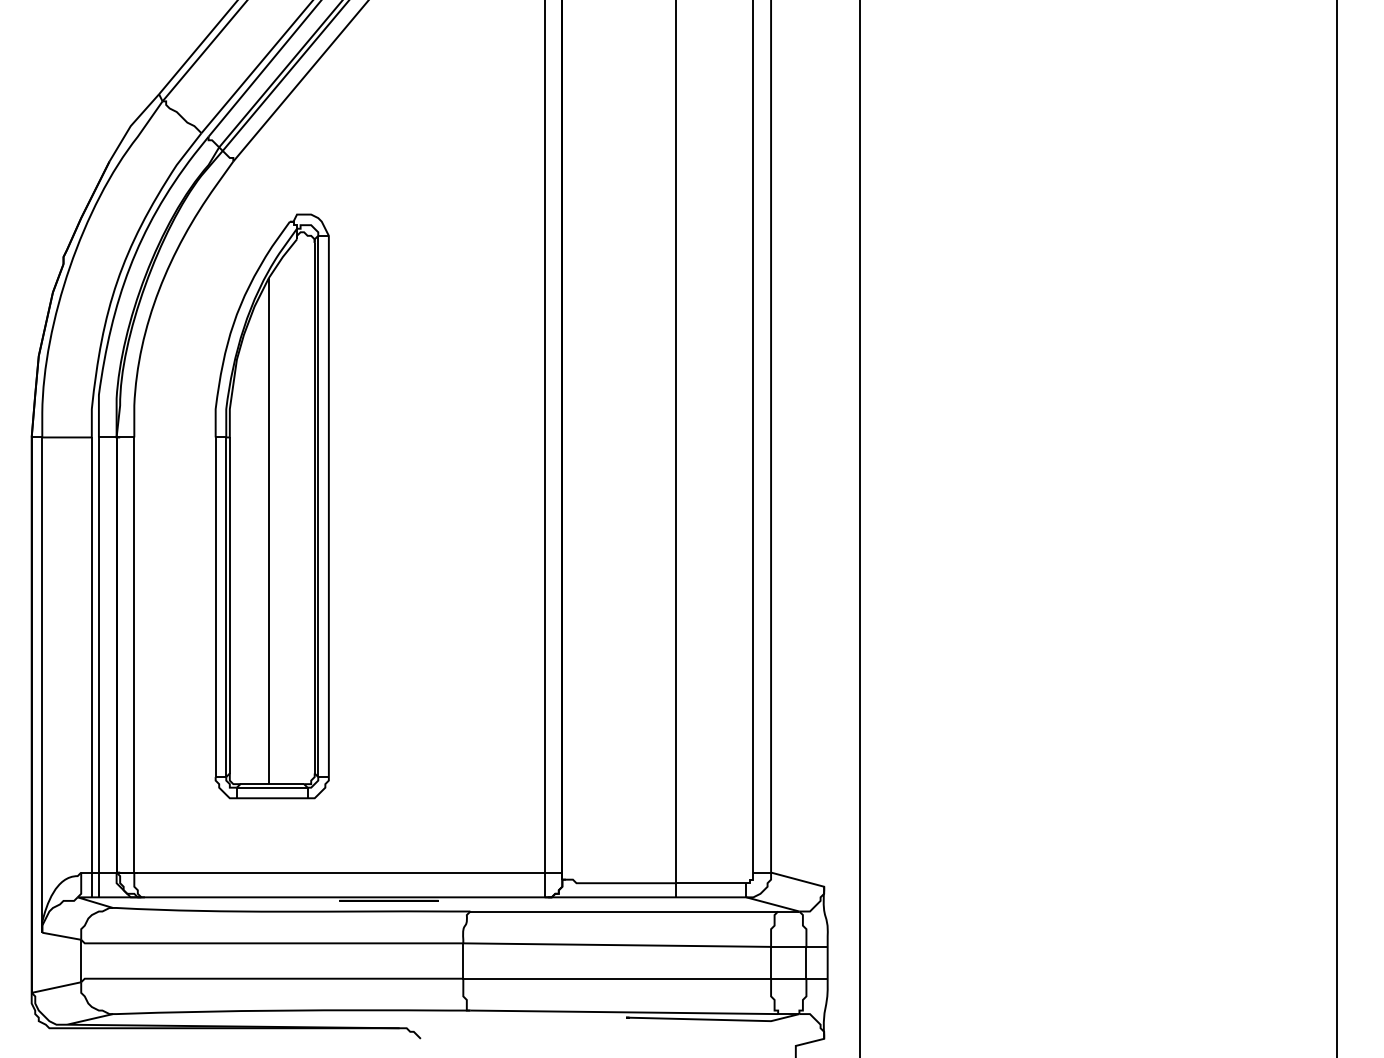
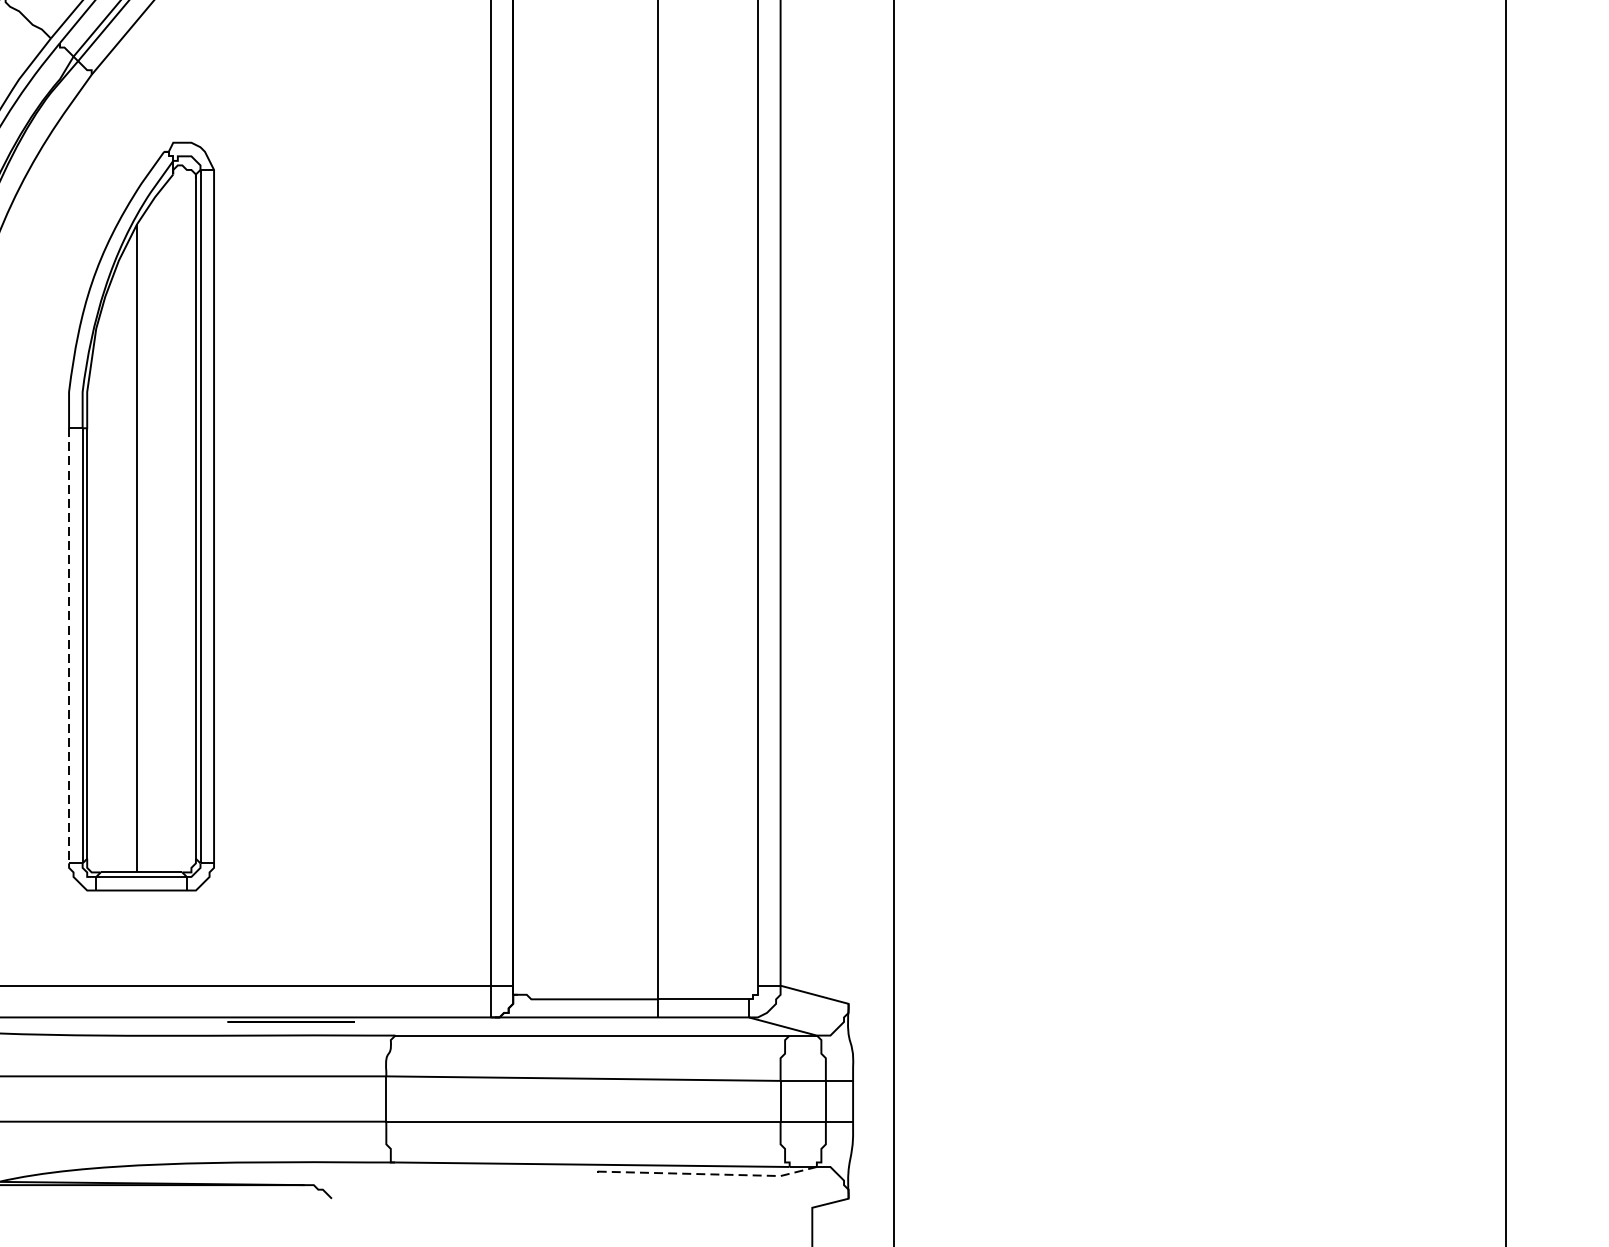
line: (215, 607) -> (68, 646), solid -> dashed
line: (711, 1019) -> (704, 1173), solid -> dashed

